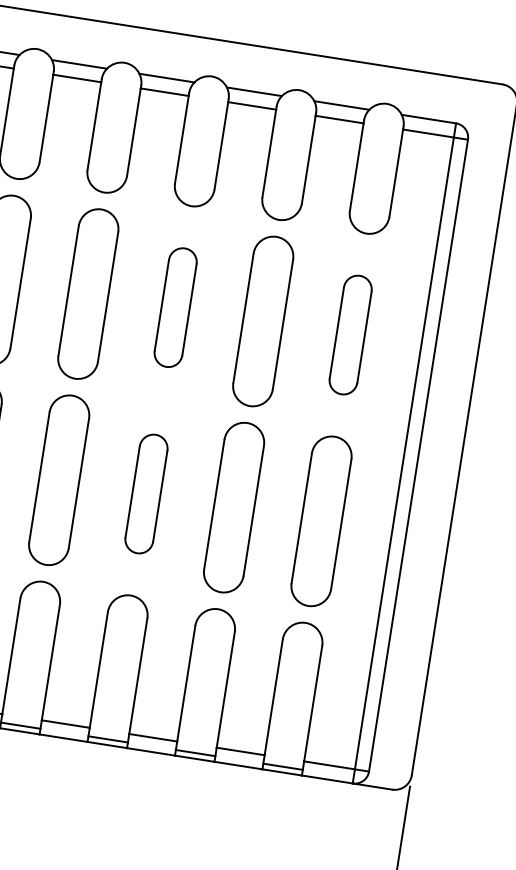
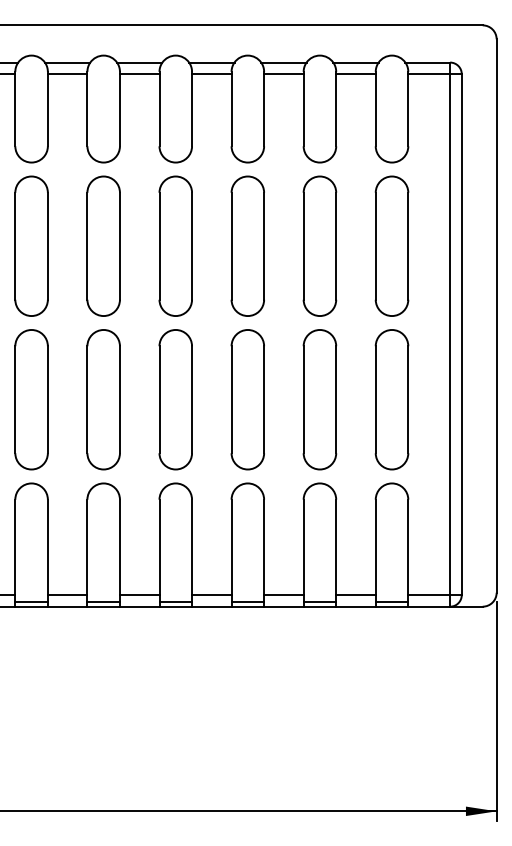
part: (175, 306) -> (247, 245), size x1.43
part: (350, 334) -> (391, 245), size x1.43
part: (146, 493) -> (247, 399), size x1.43

